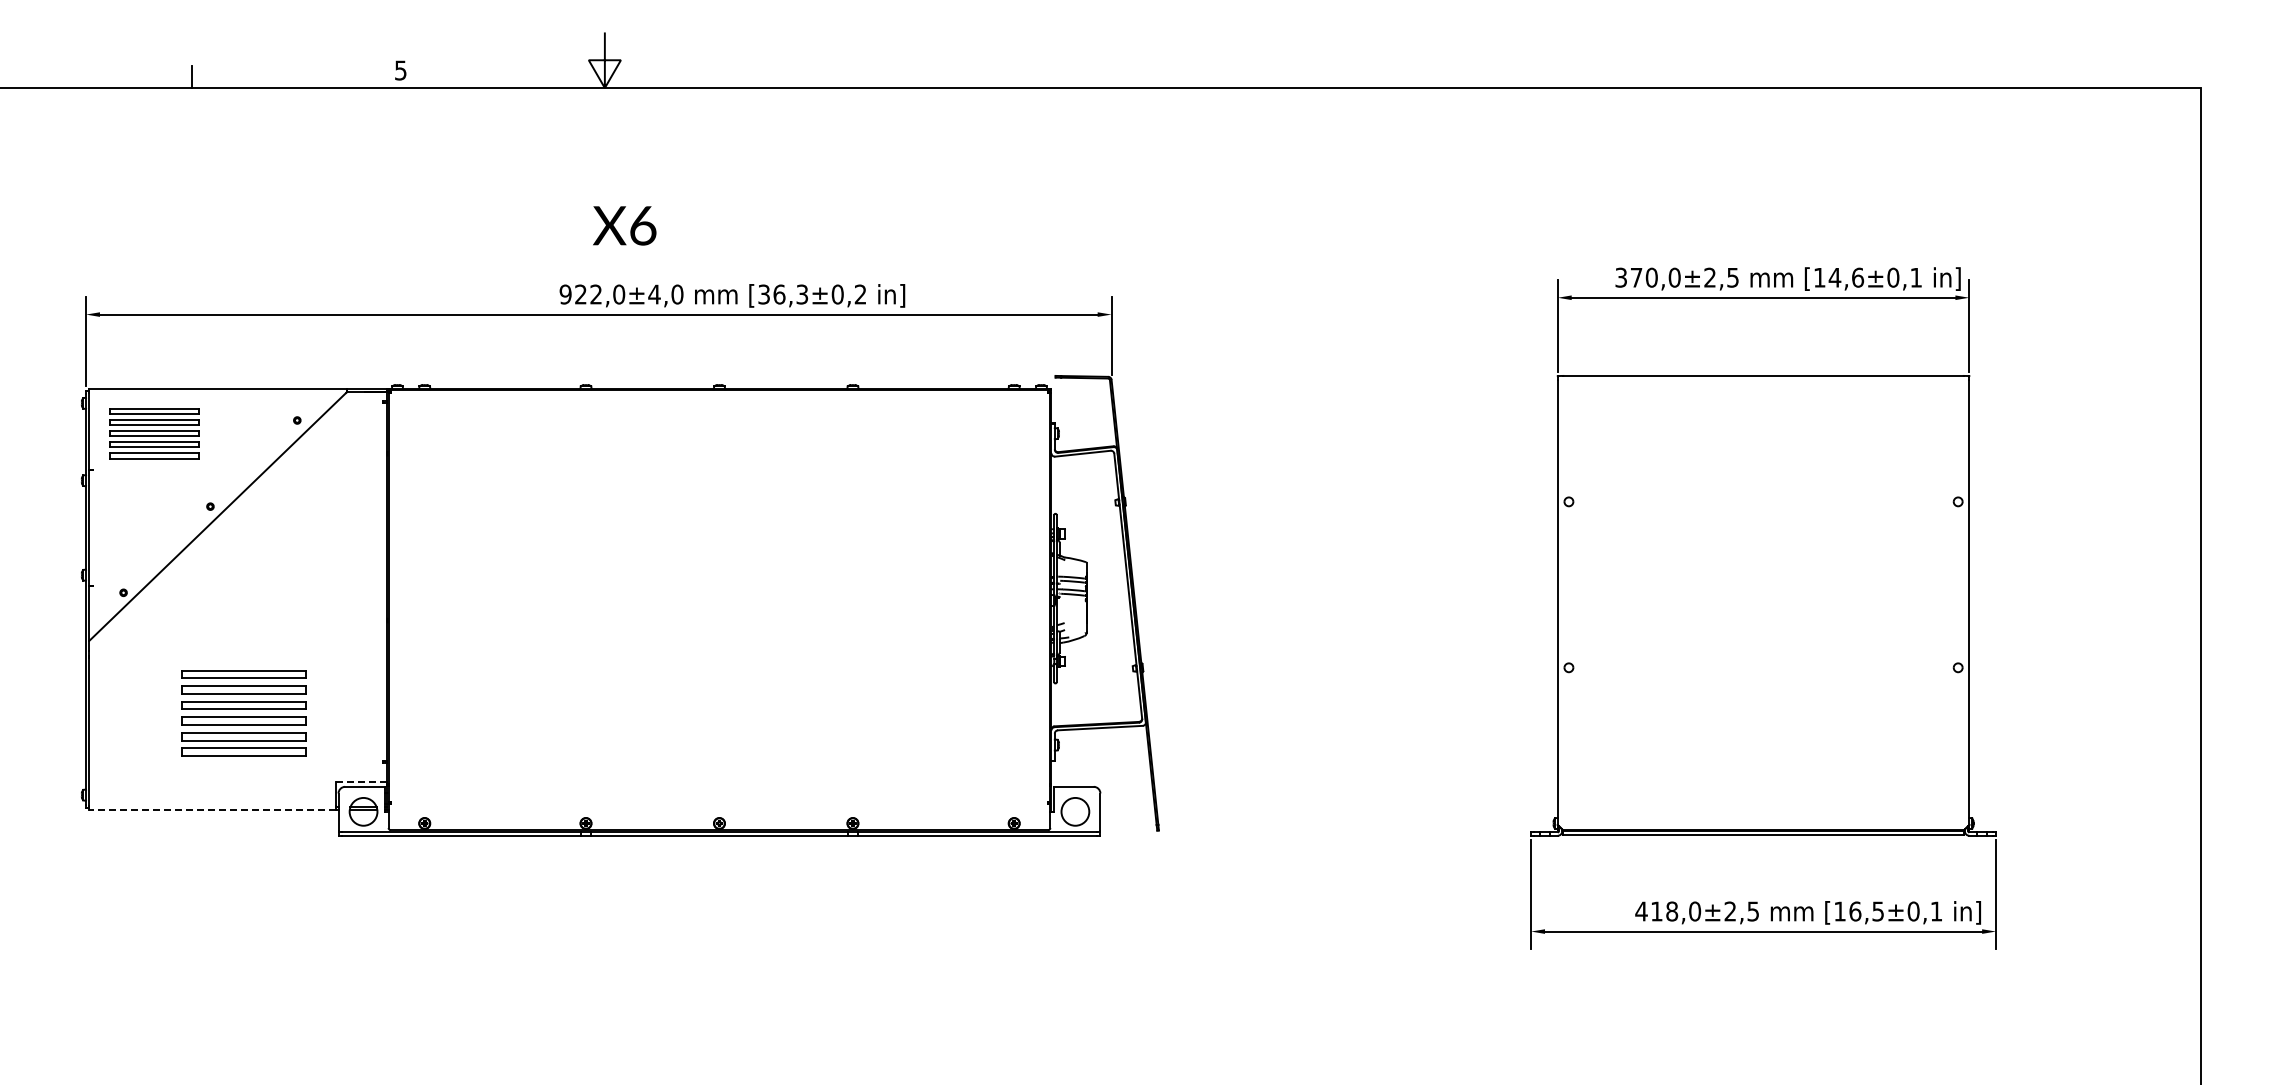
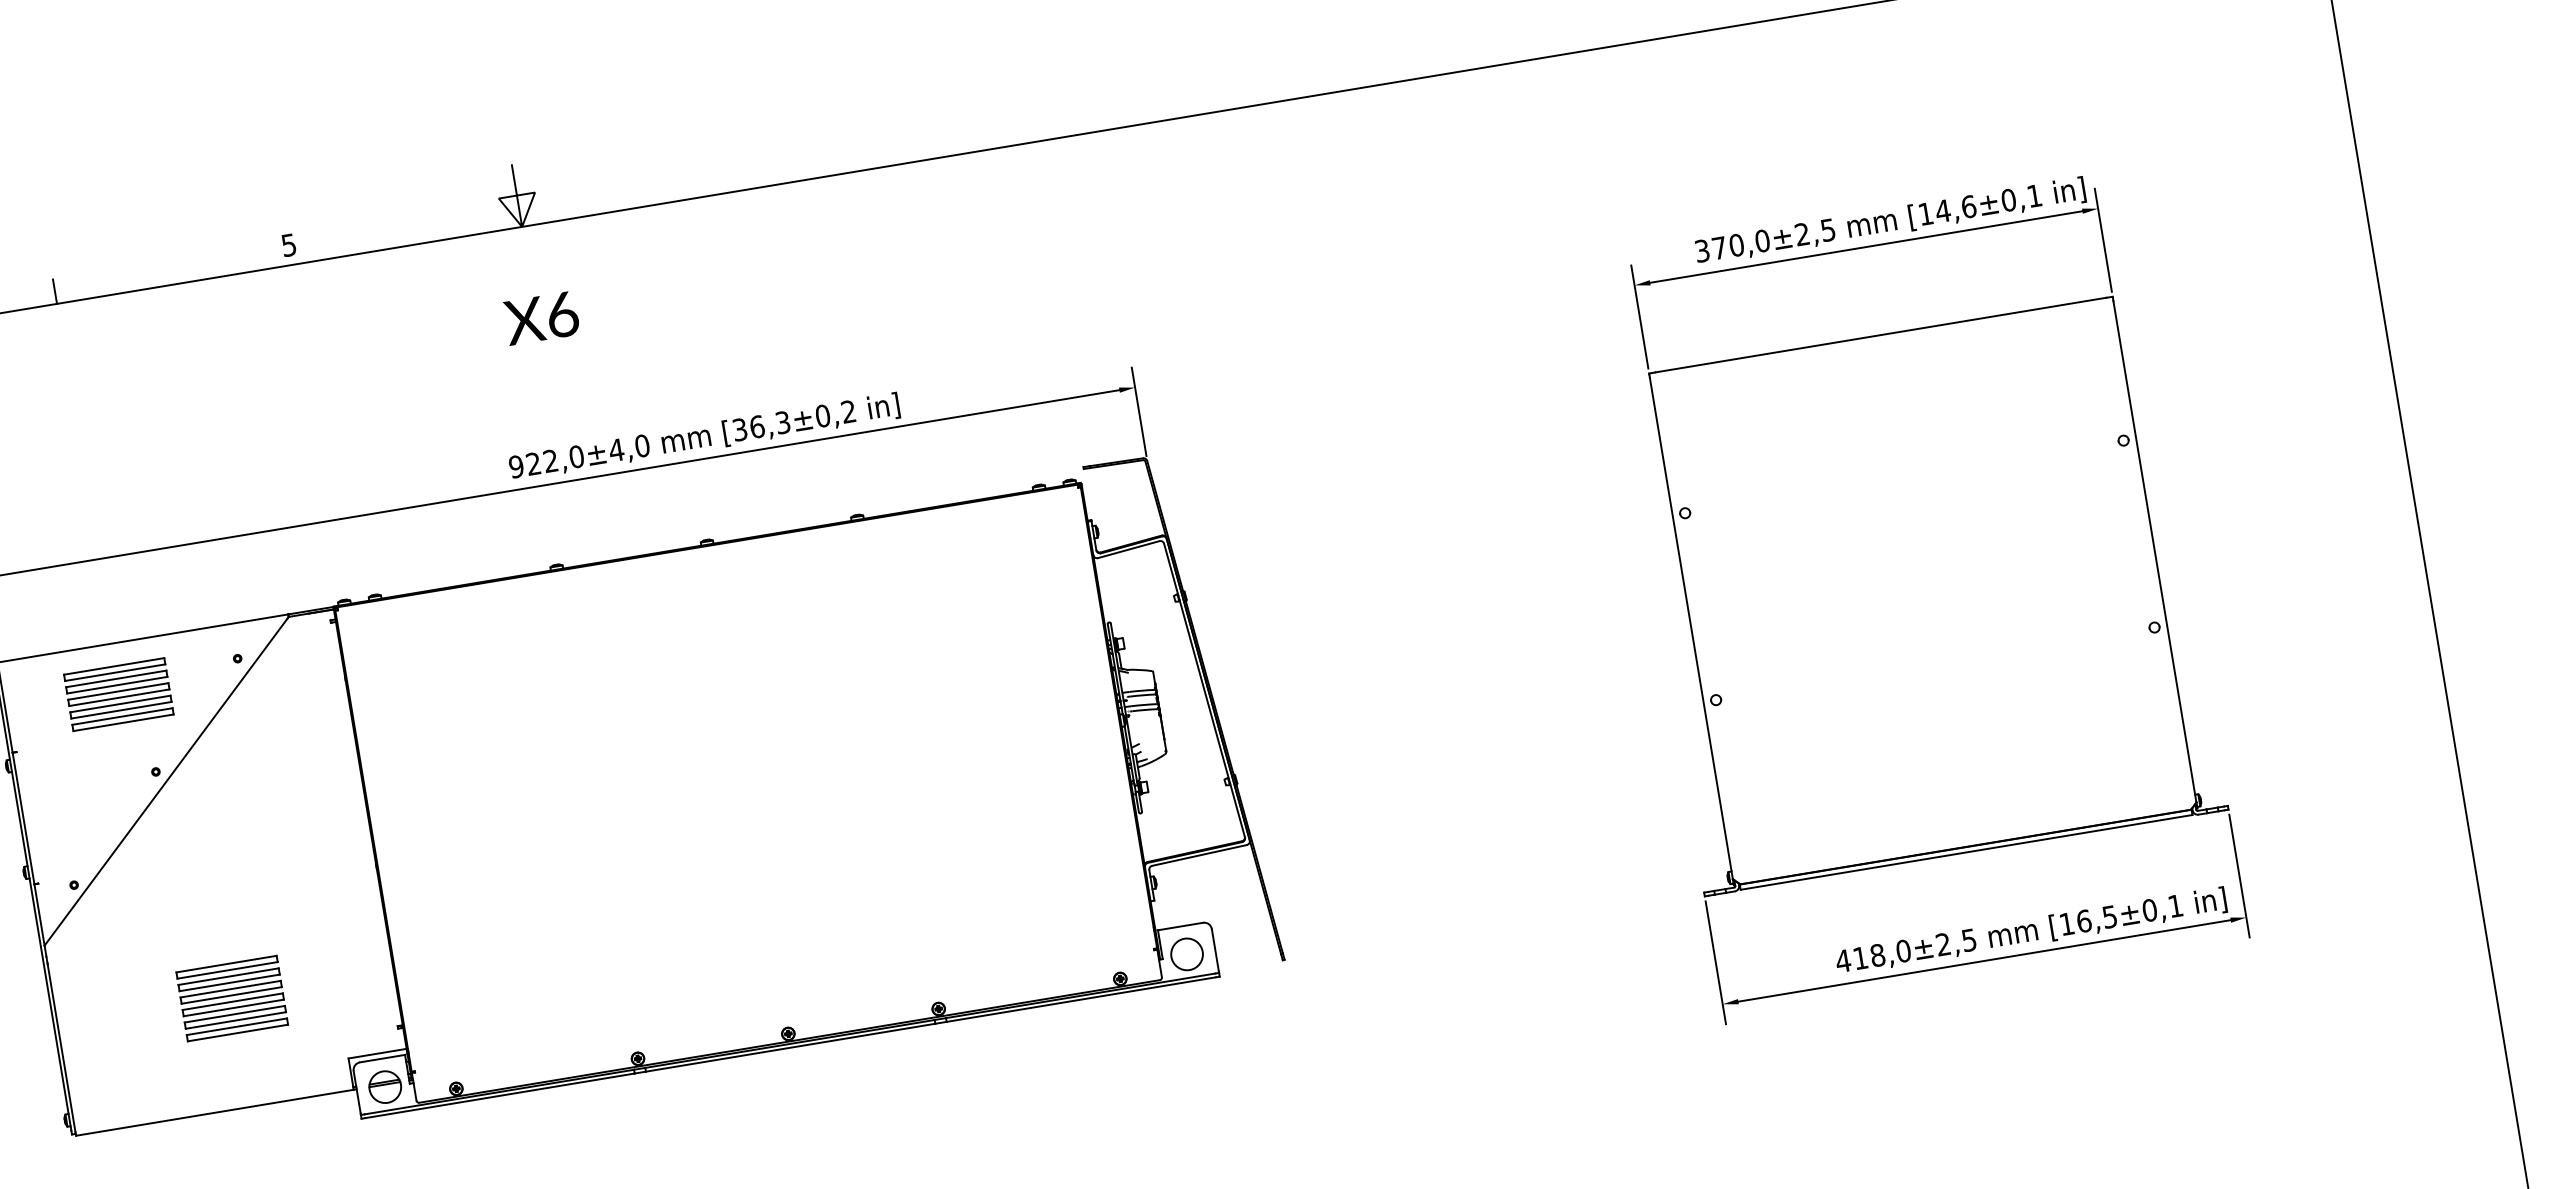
text: (624, 225) -> (541, 317), moved
part: (154, 433) -> (118, 694), moved
part: (244, 713) -> (232, 998), size x0.71
line: (361, 781) -> (377, 1053), dashed -> solid
line: (212, 809) -> (214, 1112), dashed -> solid

